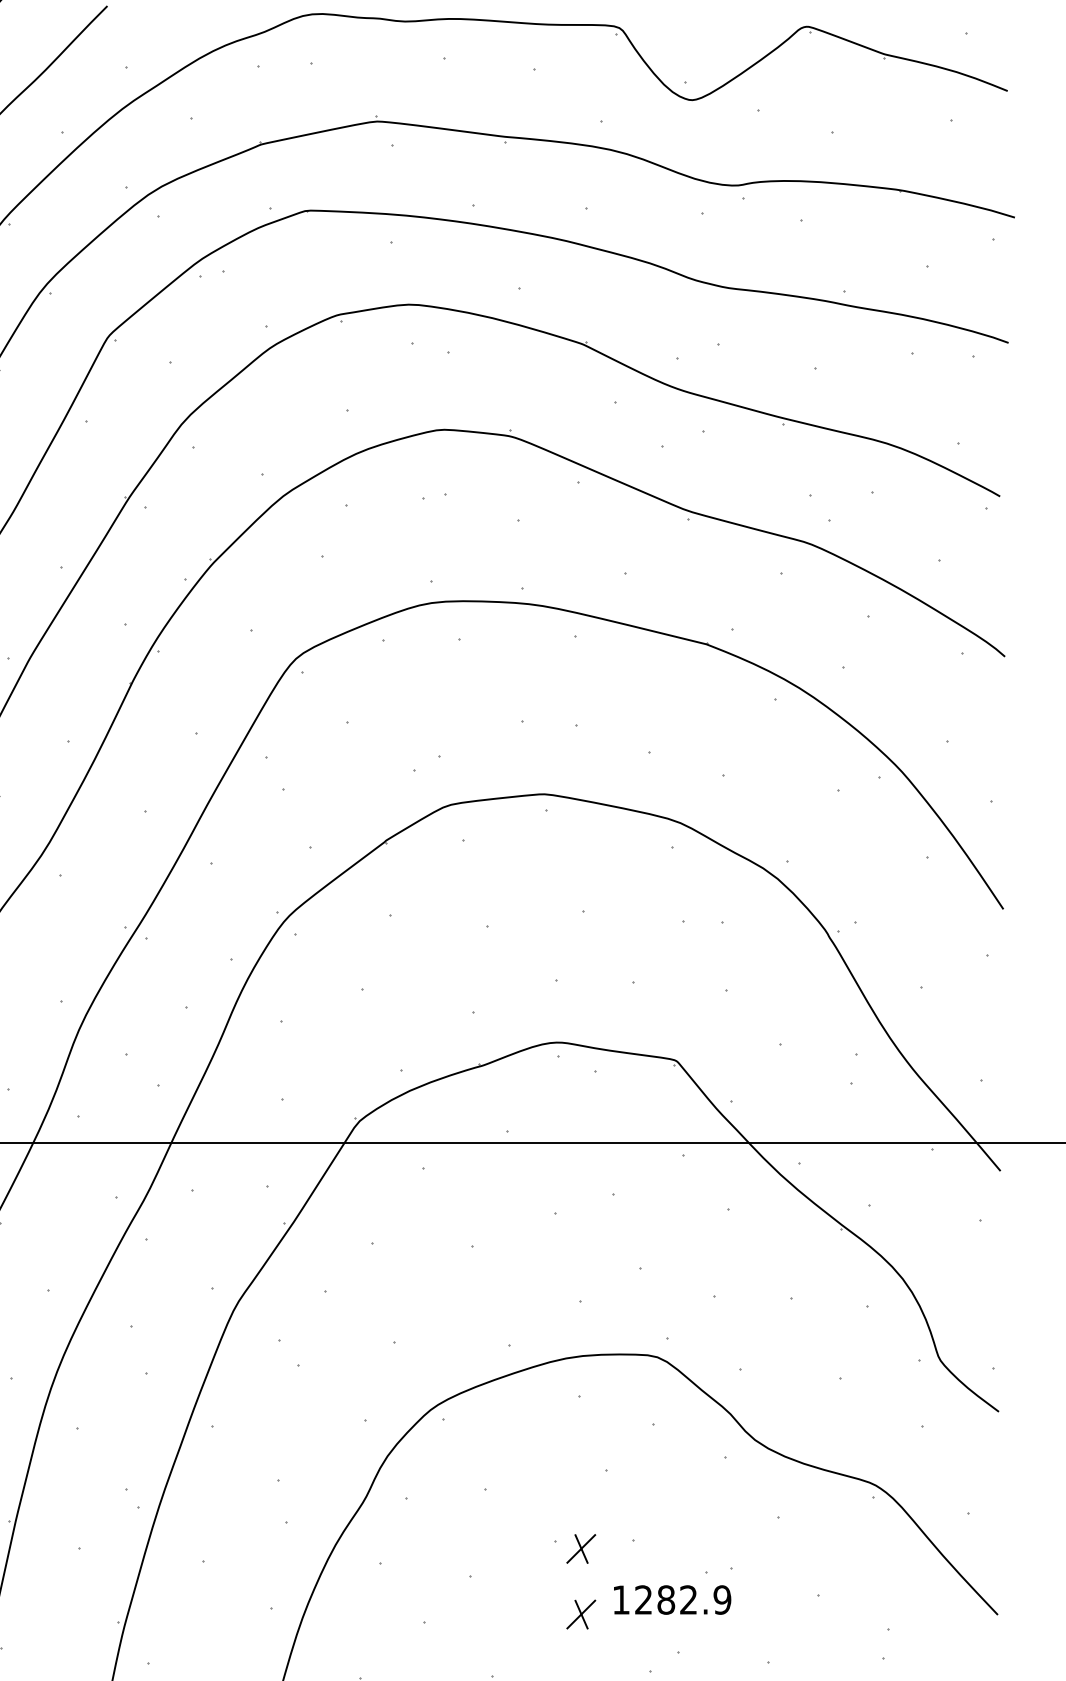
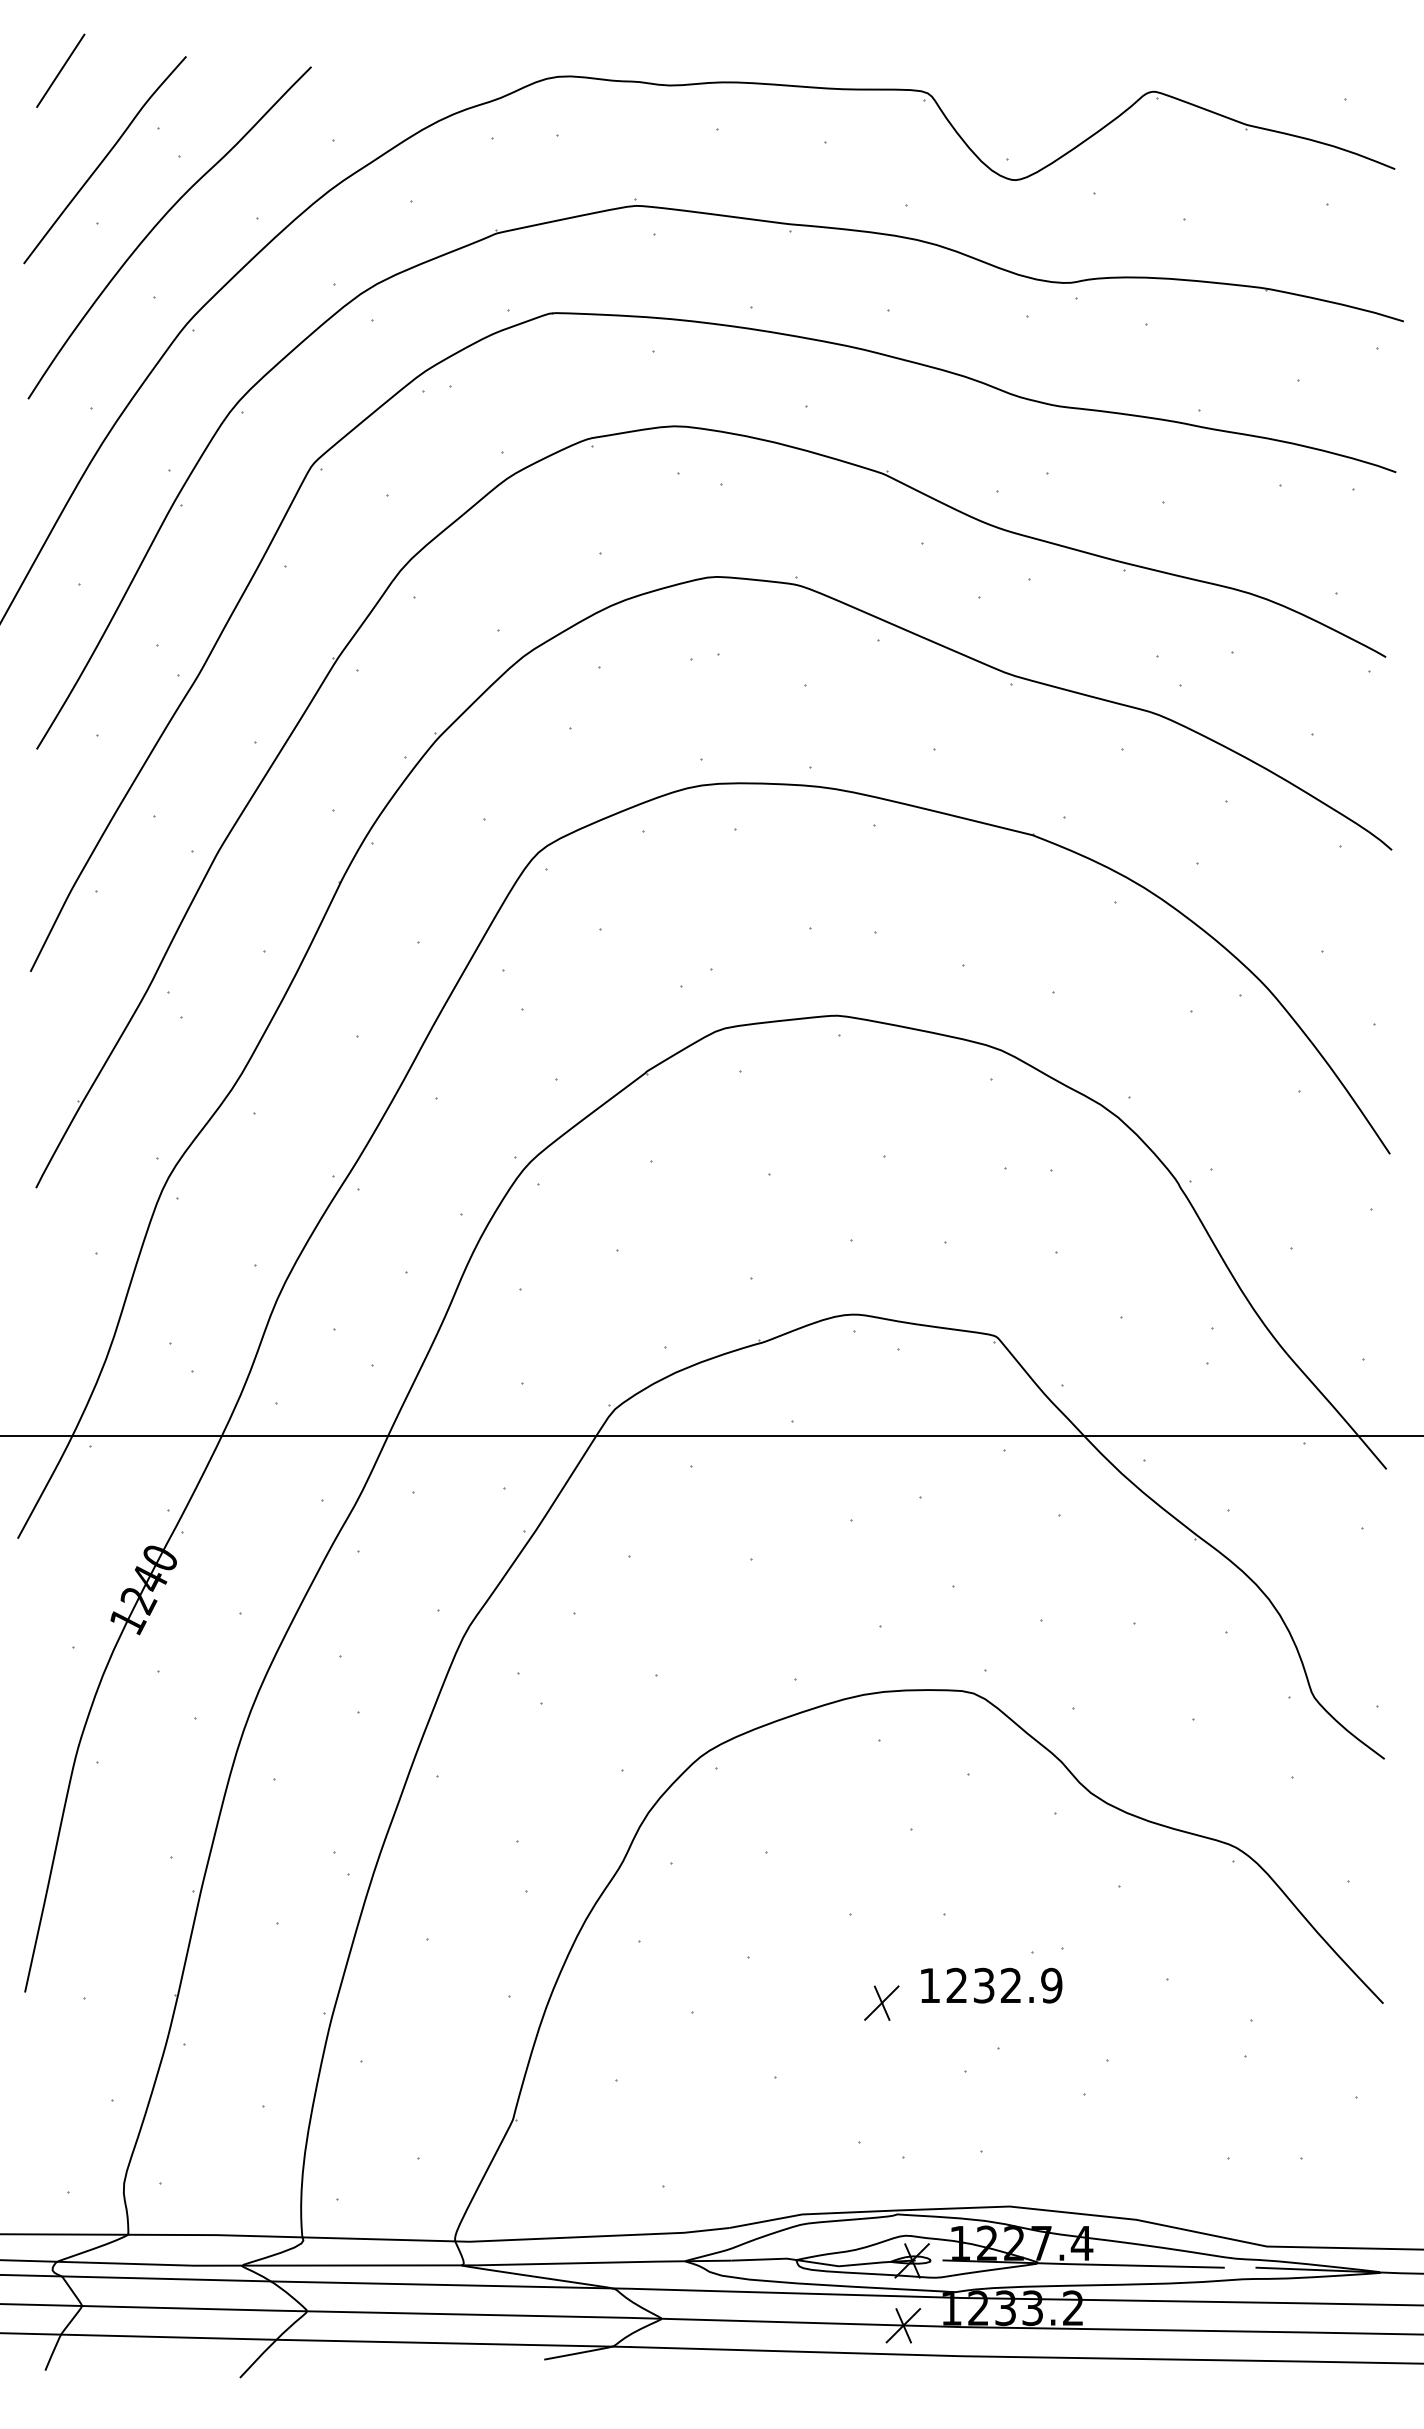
part: (580, 1548) -> (881, 1923), removed
text: (665, 1599) -> (983, 1985), 1282.9 -> 1232.9

